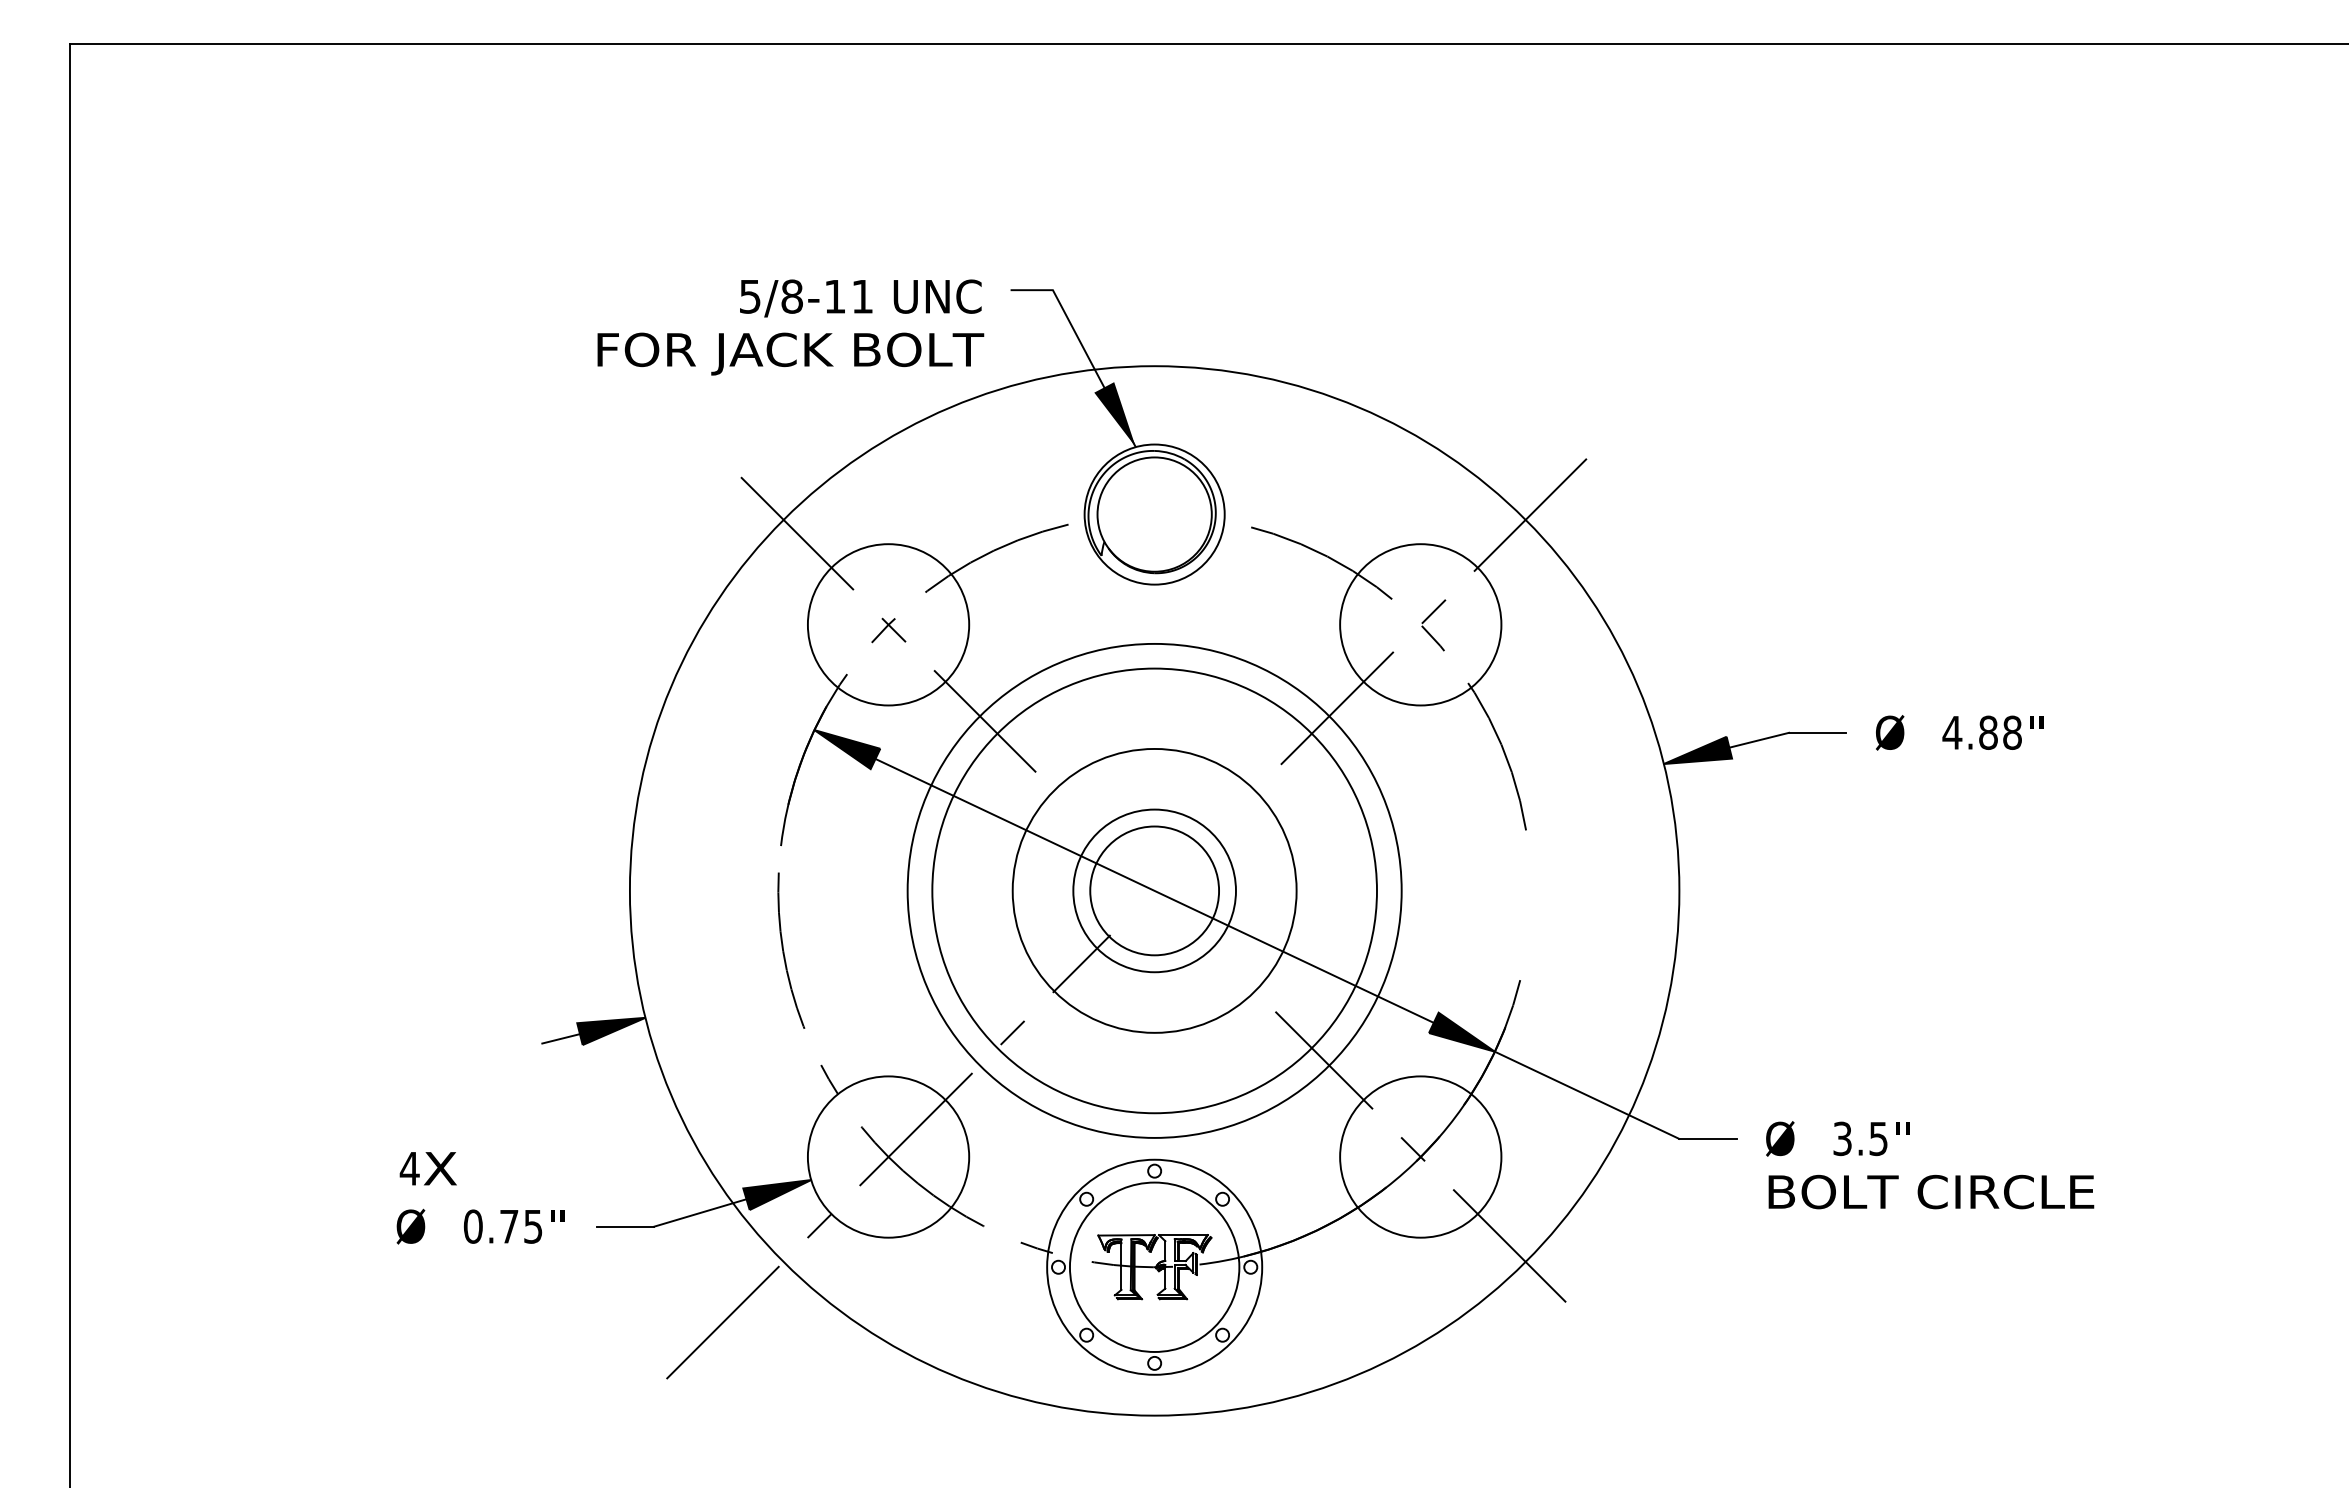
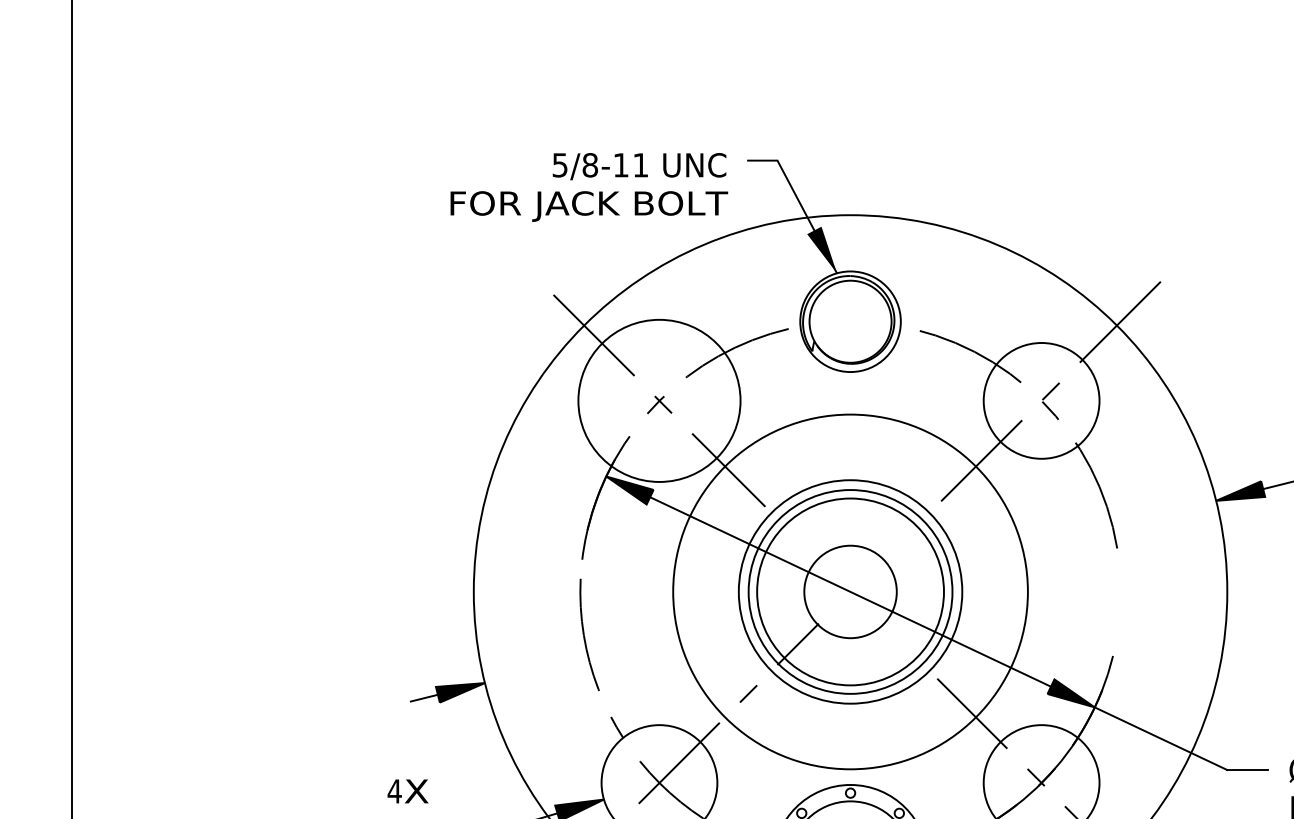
circle: (888, 624) -> (659, 400), size x1.4
circle: (1154, 890) -> (850, 591), size x0.7
circle: (1154, 890) -> (850, 591), size x1.6
text: (427, 1168) -> (407, 791), moved

